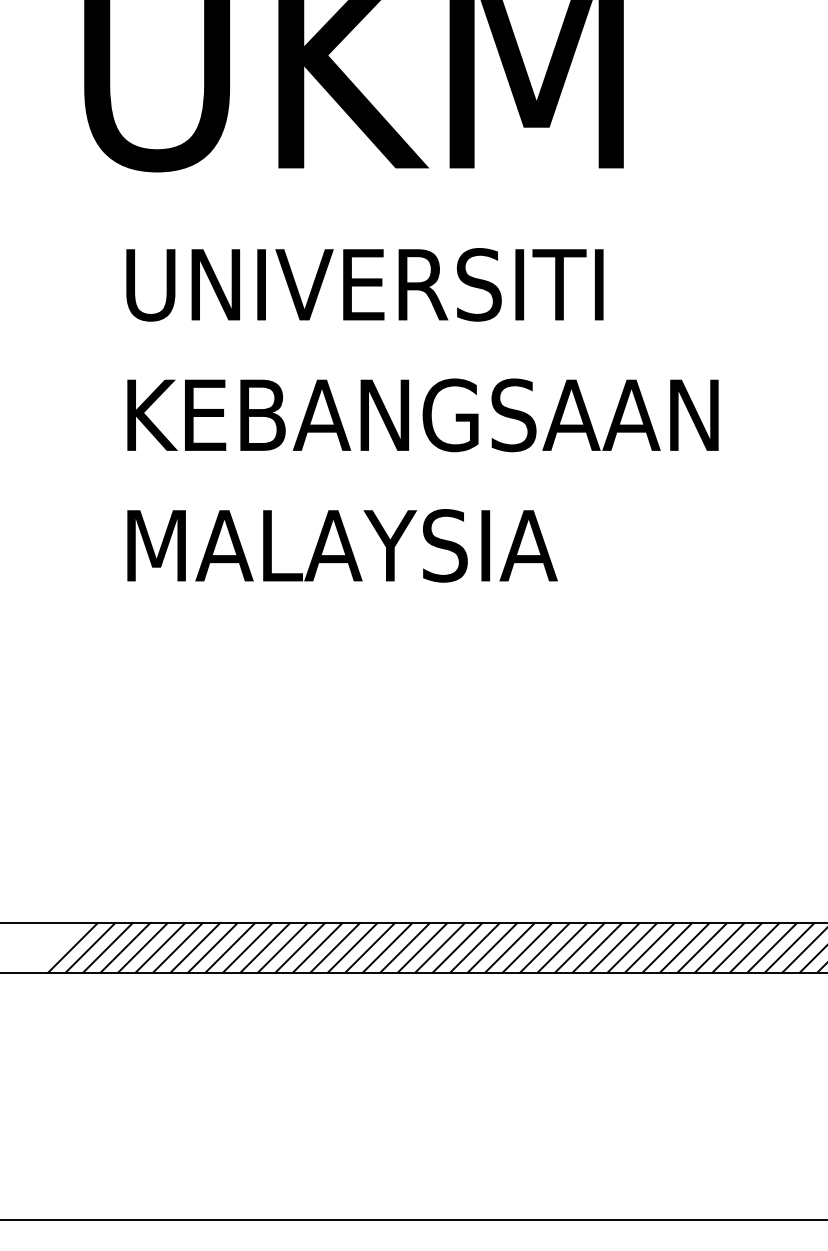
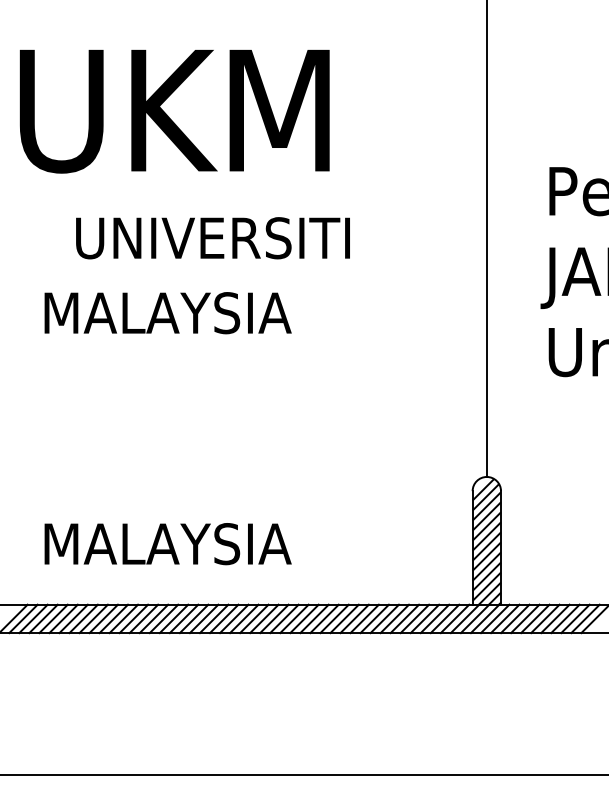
text: (363, 285) -> (212, 238), moved
text: (426, 415) -> (216, 313), KEBANGSAAN -> MALAYSIA
text: (341, 546) -> (167, 544), moved

